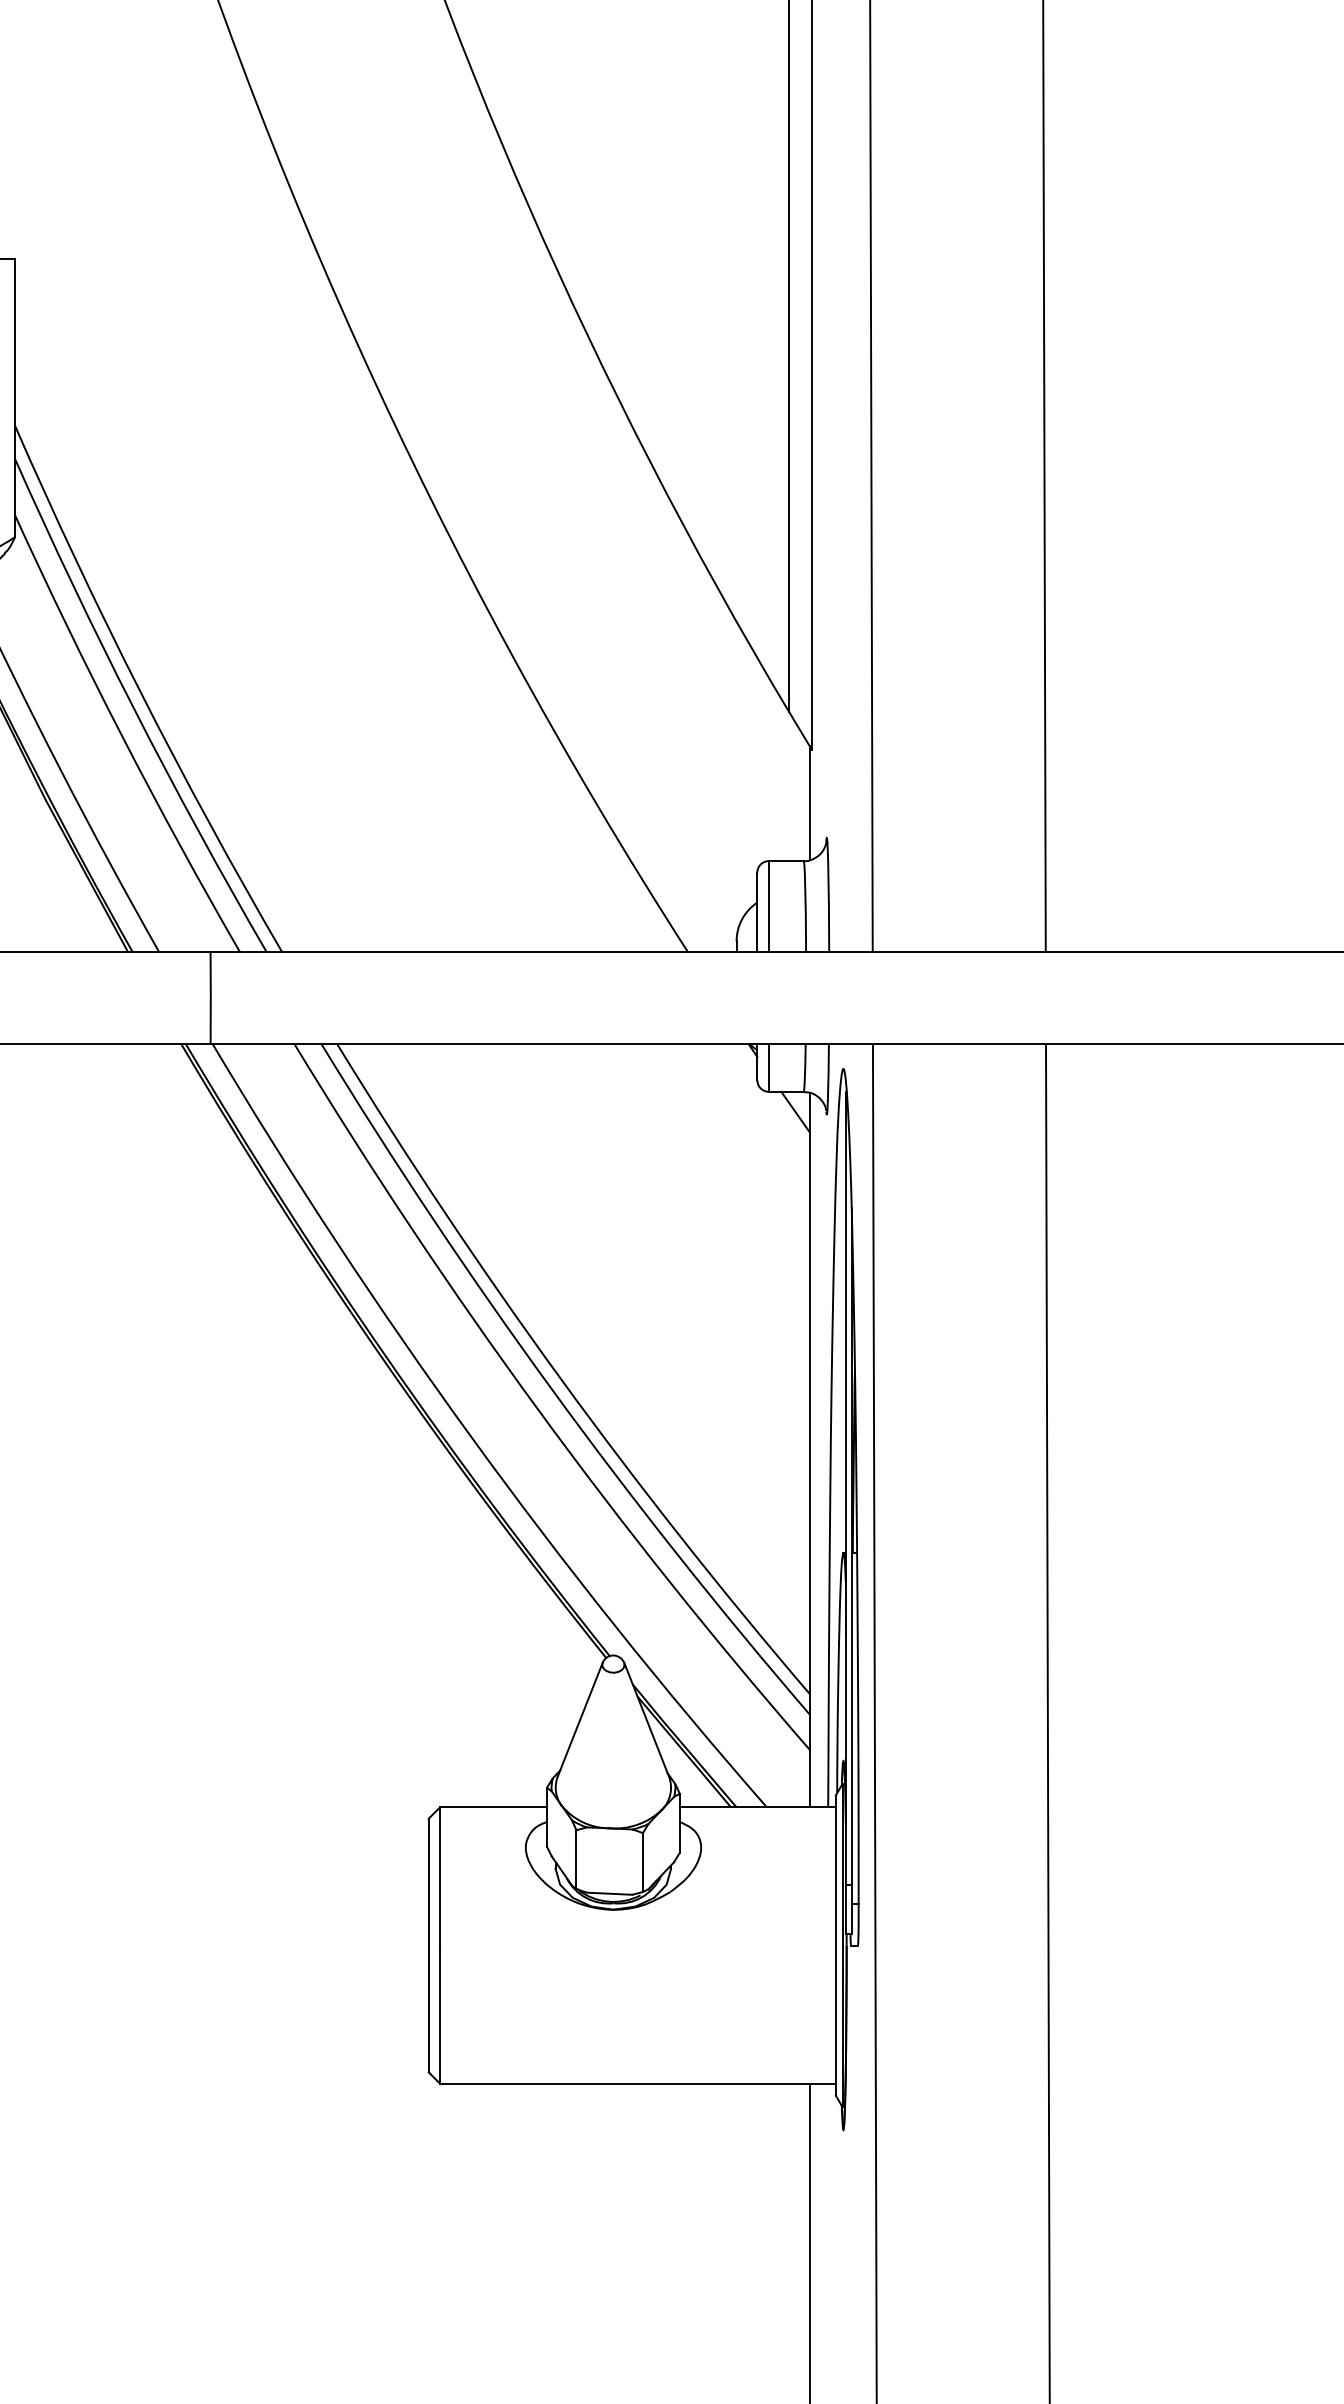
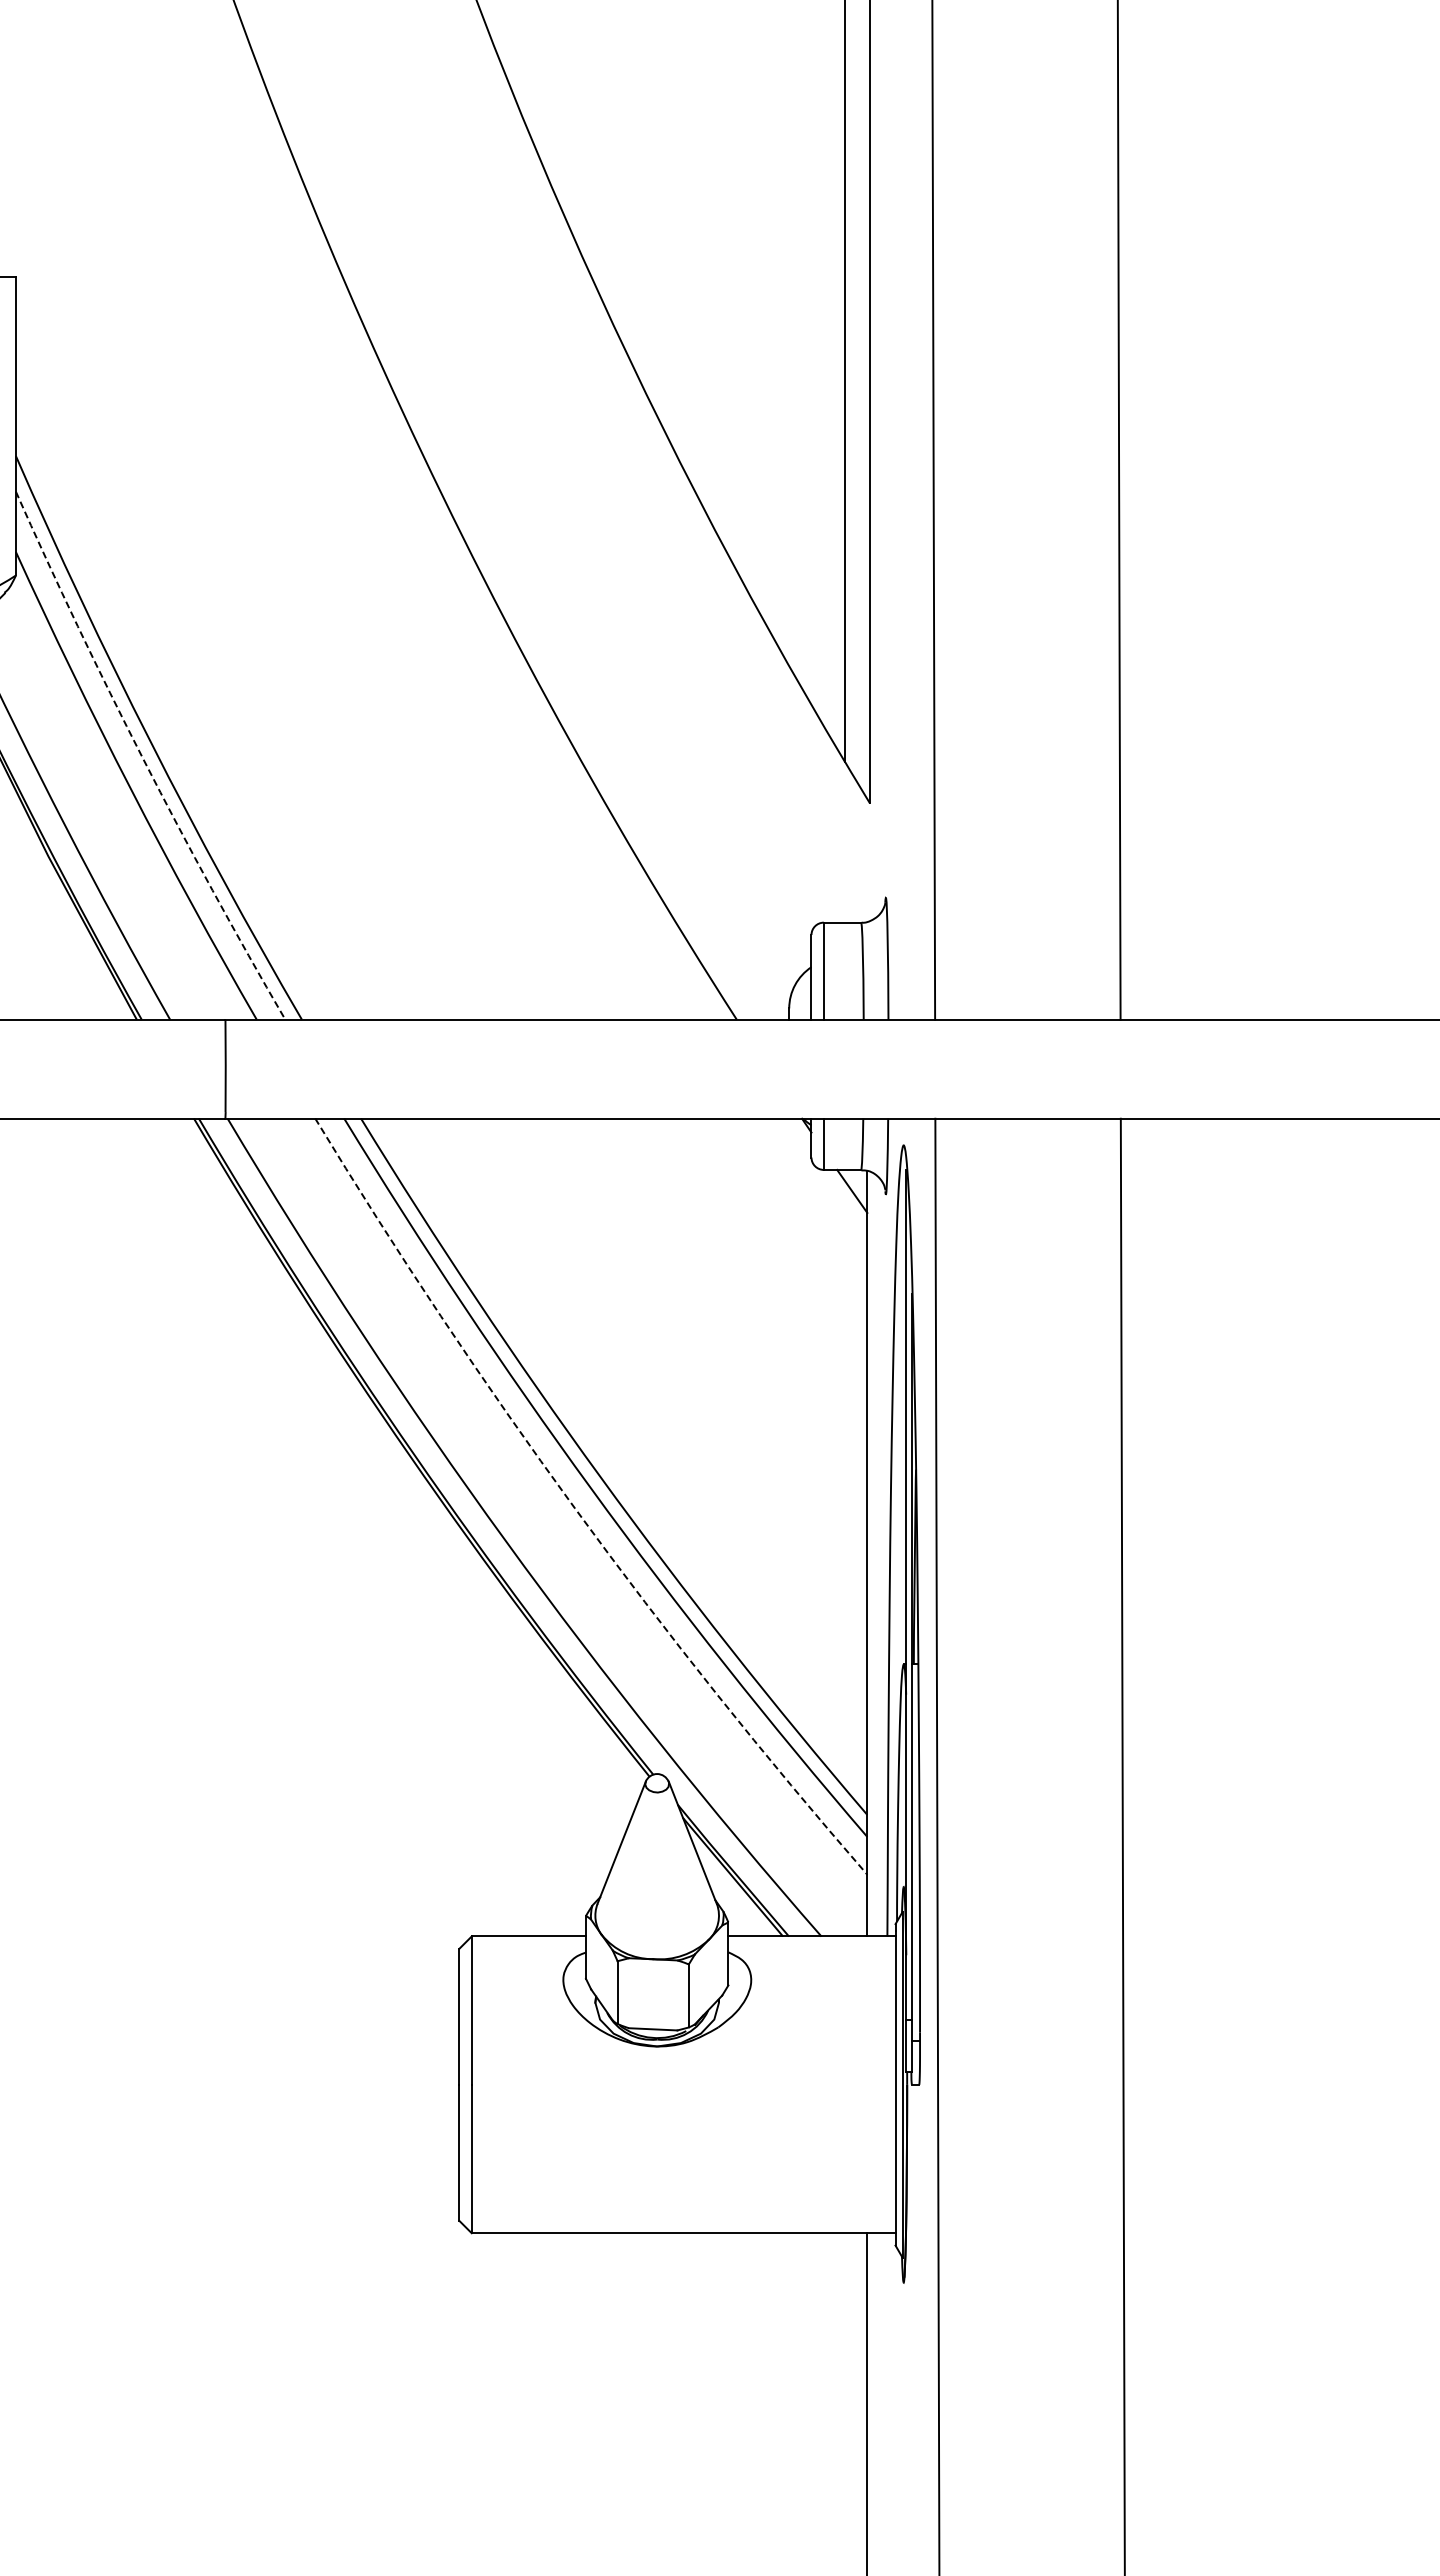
arc: (134, 708) -> (143, 759), solid -> dashed
line: (809, 803) -> (867, 860), removed
arc: (537, 1407) -> (575, 1508), solid -> dashed

